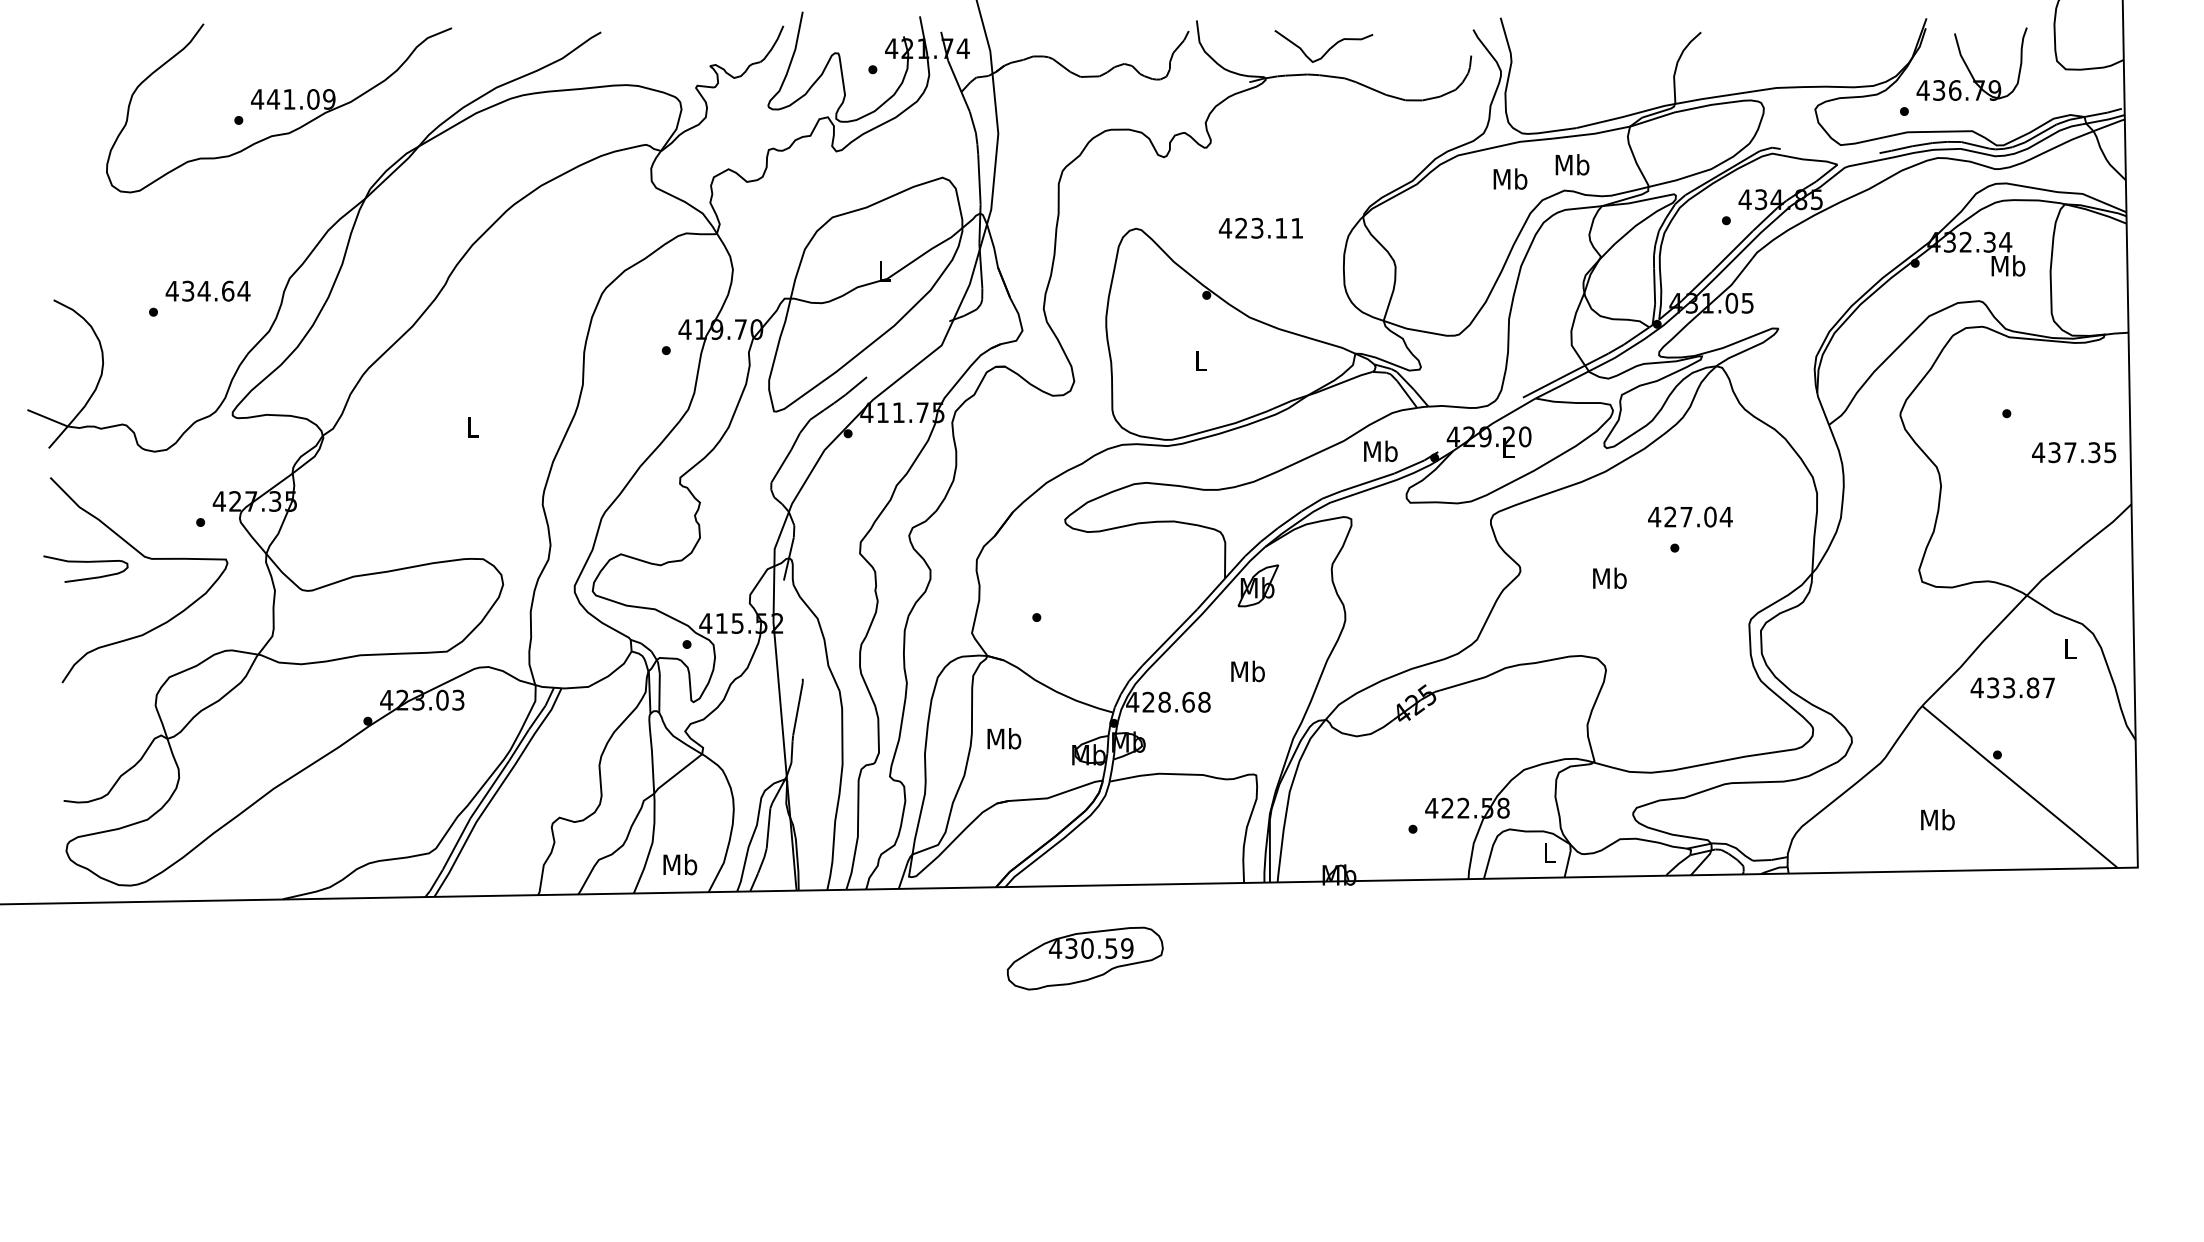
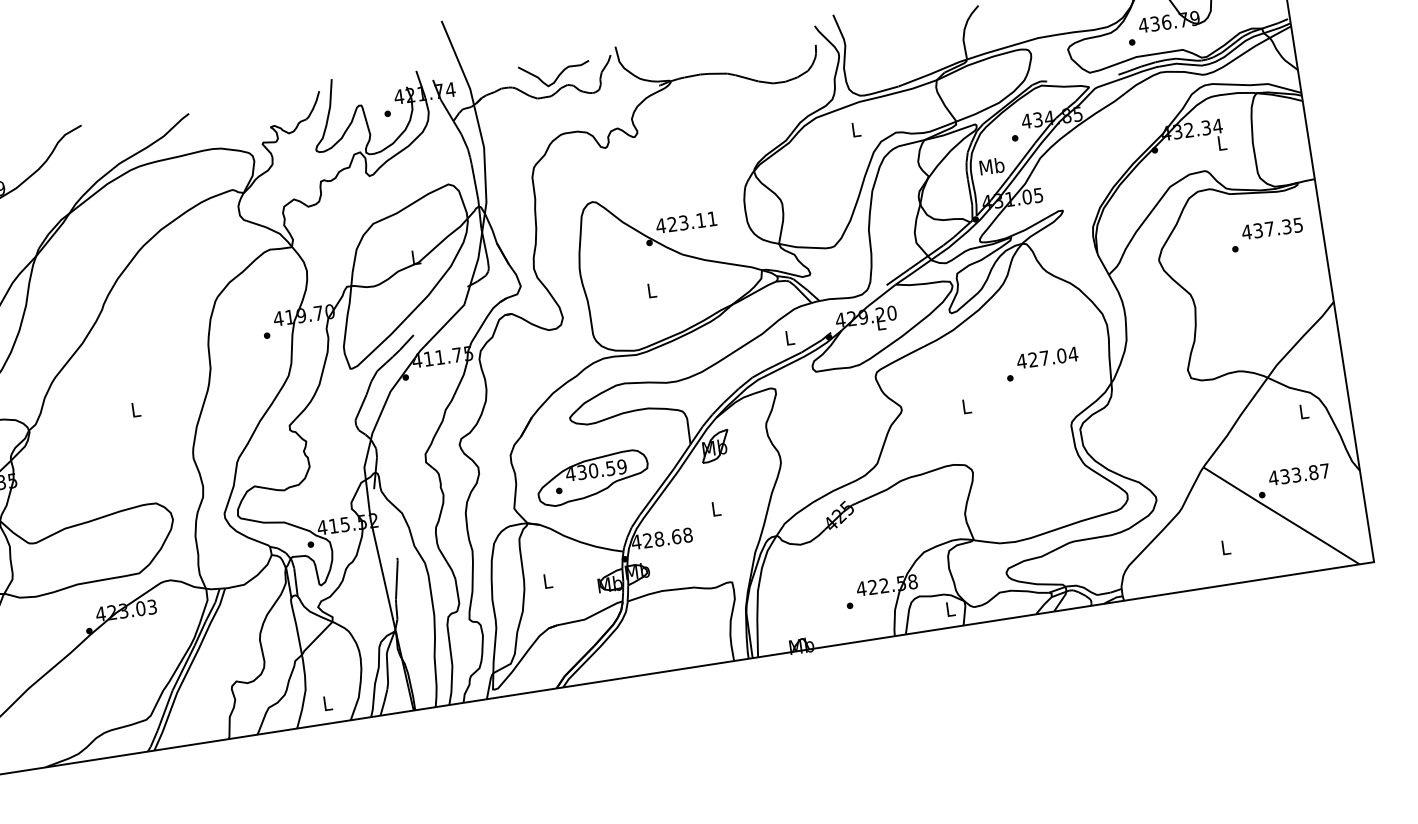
curve: (1328, 48) -> (558, 74), moved
text: (1572, 164) -> (992, 166), moved
text: (1510, 178) -> (856, 129), Mb -> L
text: (1260, 227) -> (685, 221), moved
text: (2008, 265) -> (1222, 142), Mb -> L
text: (1380, 451) -> (789, 337), Mb -> L
text: (2074, 452) -> (1272, 228), moved
text: (1690, 516) -> (1047, 357), moved
text: (1609, 578) -> (966, 406), Mb -> L
text: (1247, 671) -> (715, 508), Mb -> L
text: (2012, 687) -> (1298, 474), moved
text: (1004, 738) -> (547, 580), Mb -> L
text: (1937, 819) -> (1225, 547), Mb -> L
text: (680, 864) -> (327, 703), Mb -> L
part: (1085, 958) -> (593, 478), moved

